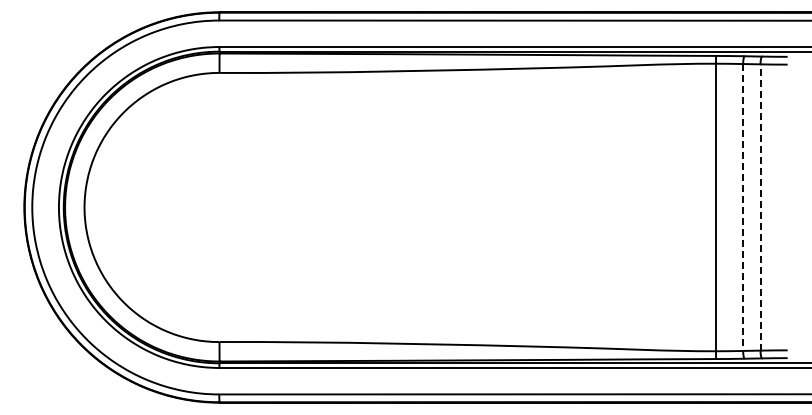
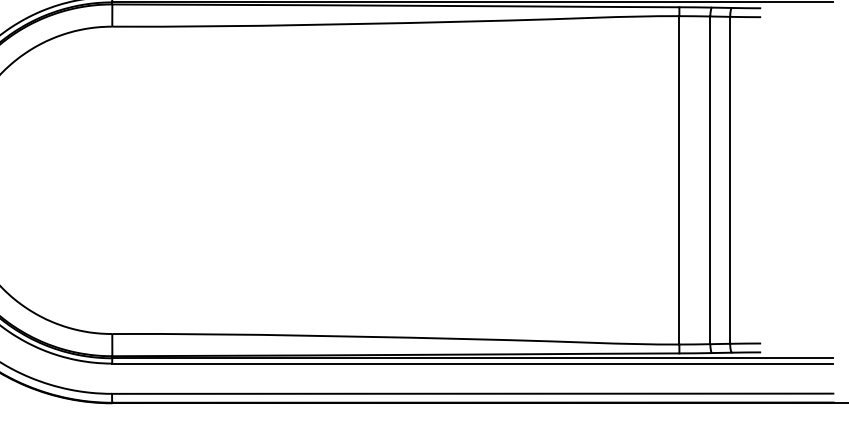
line: (760, 206) -> (730, 179), dashed -> solid
line: (743, 207) -> (710, 180), dashed -> solid

